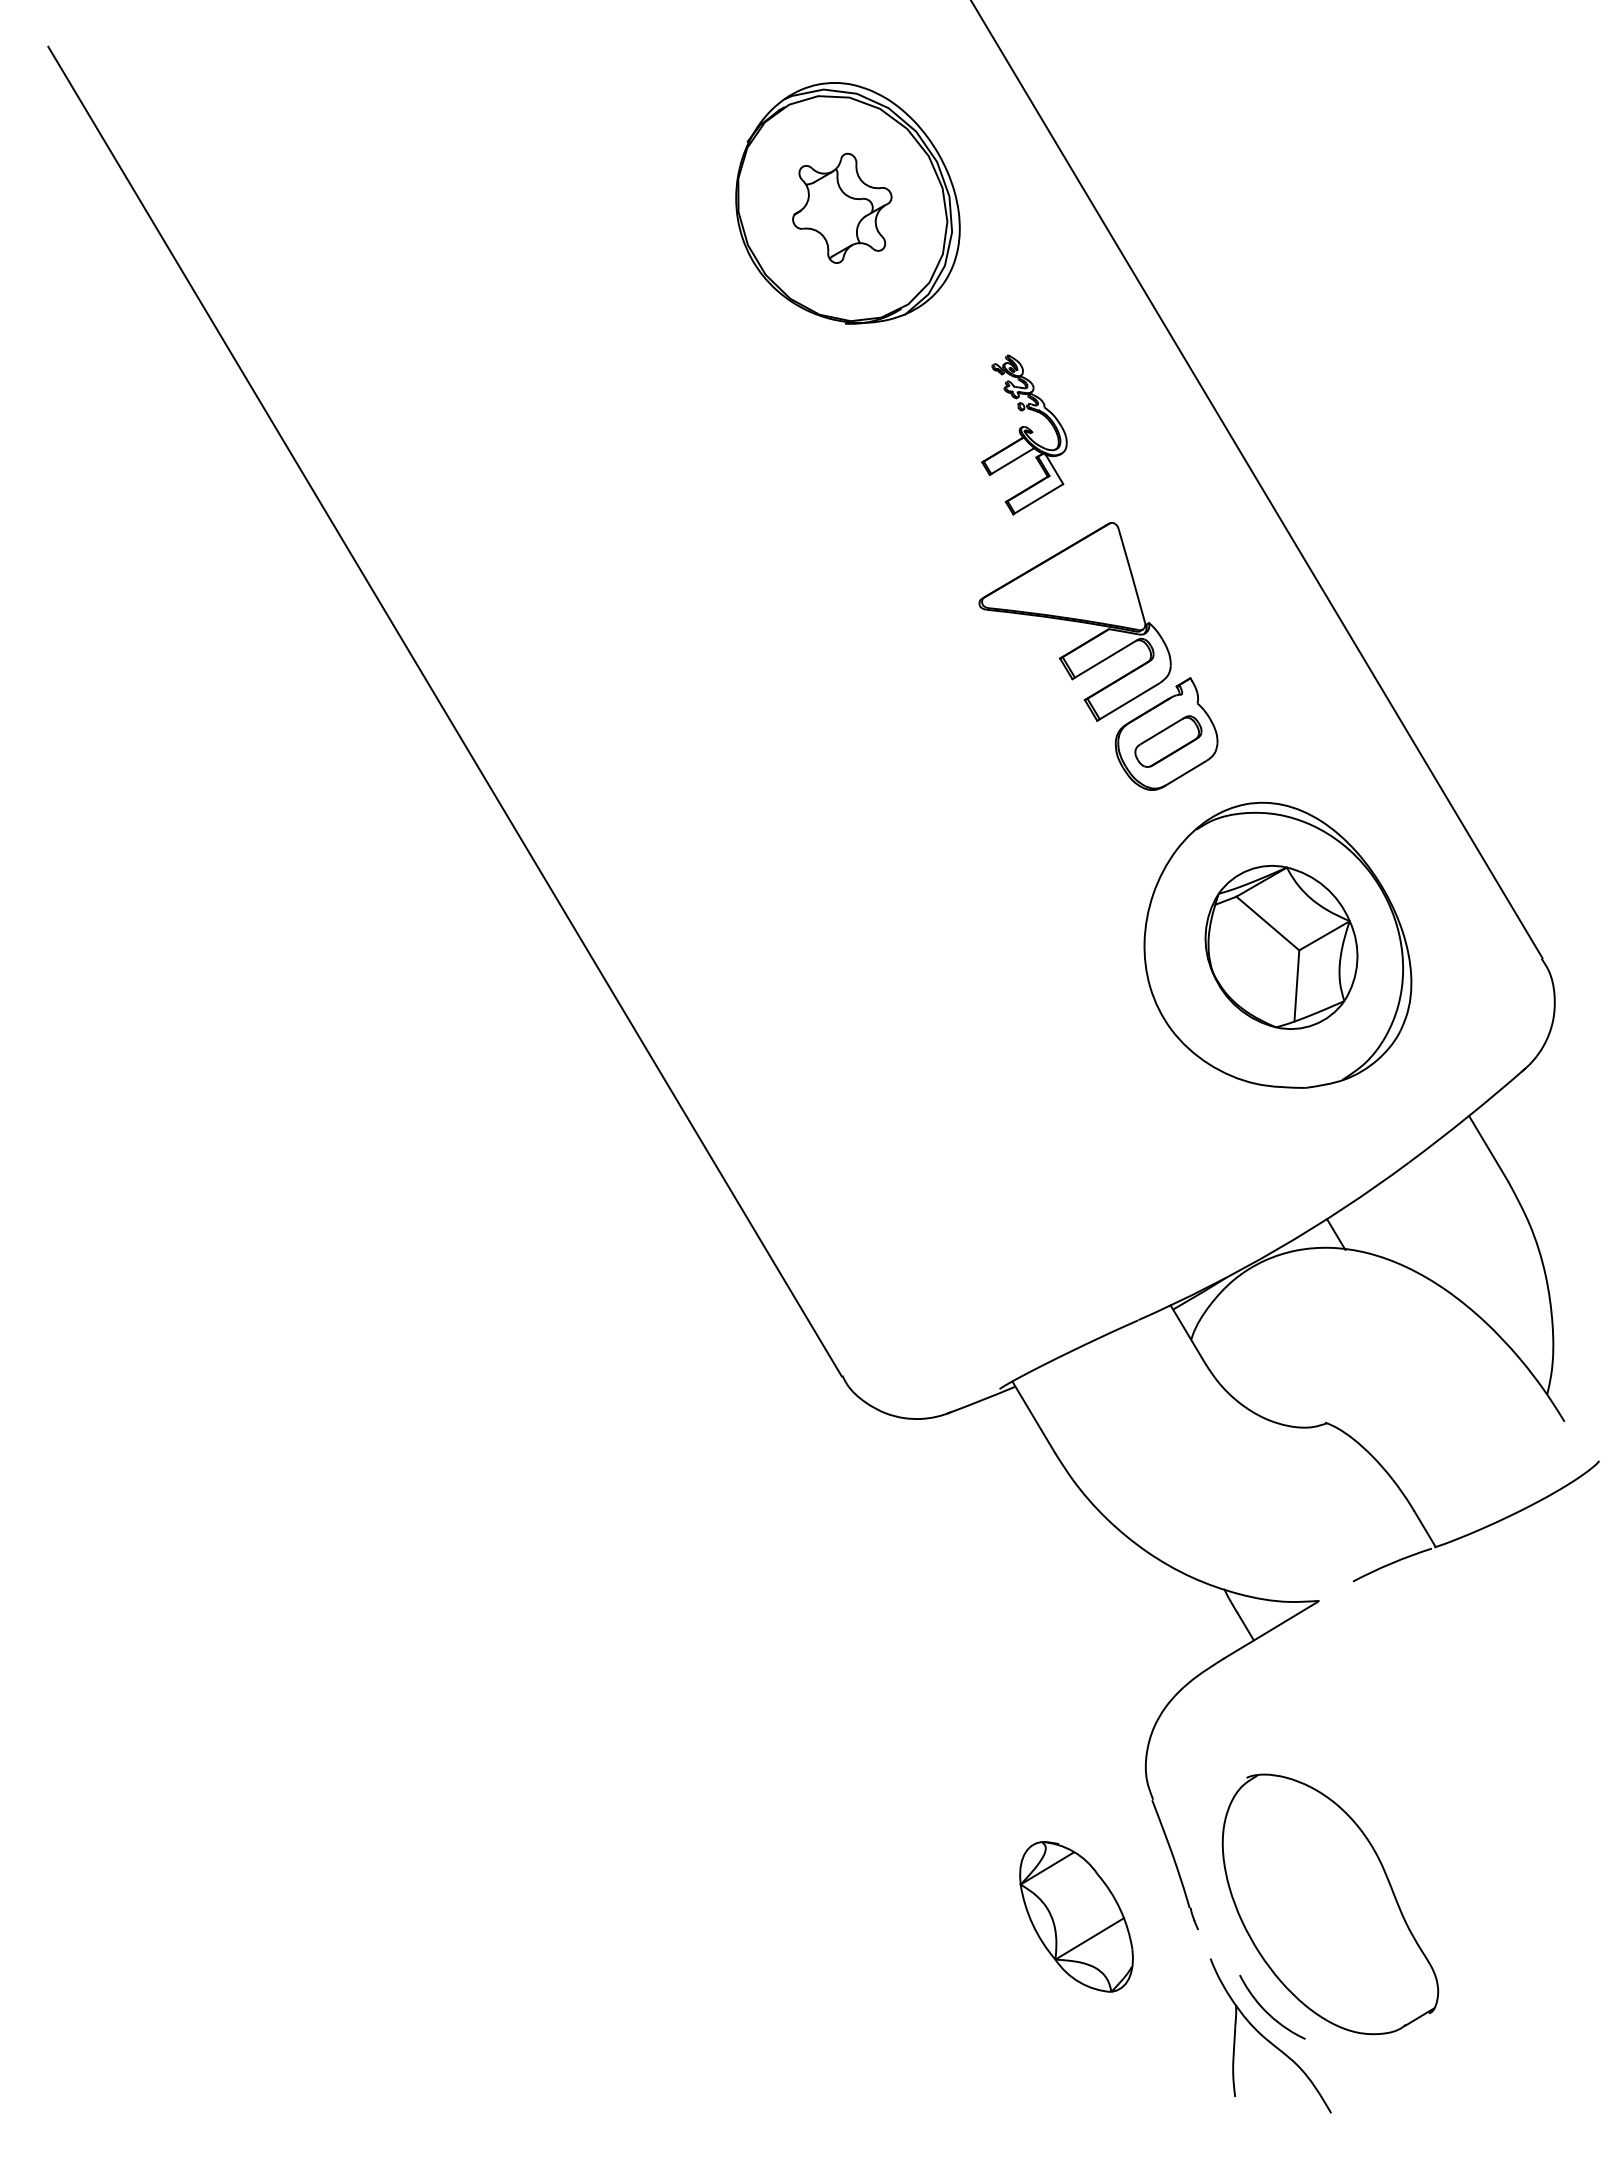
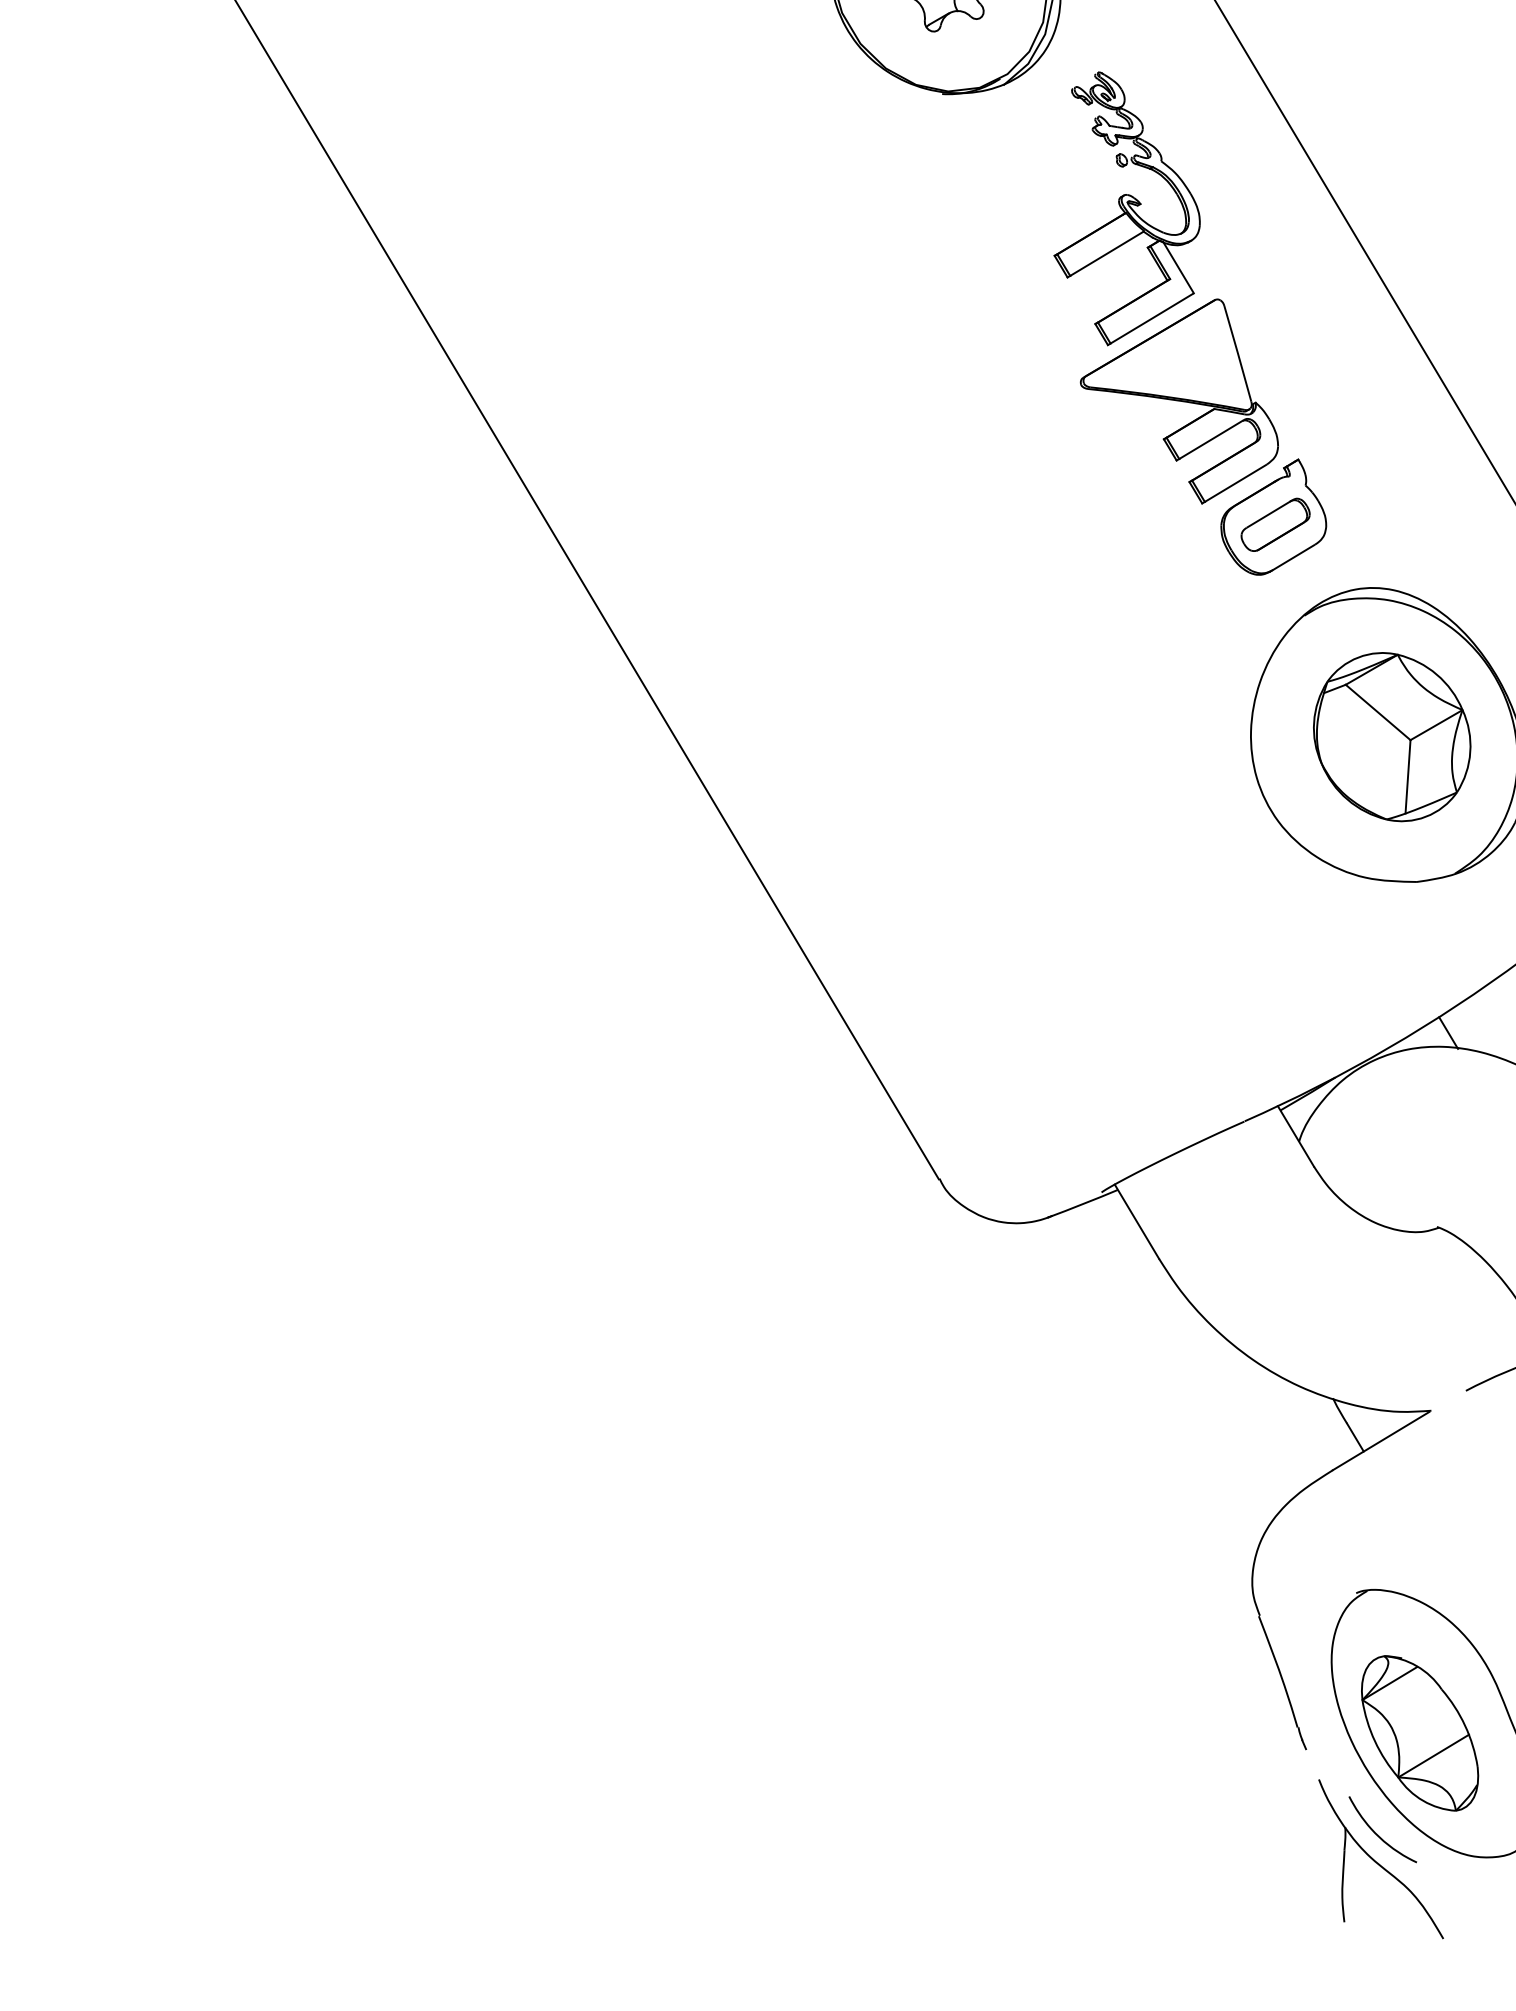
part: (1024, 434) -> (1127, 208), size x1.67
part: (1076, 1916) -> (1420, 1733), moved

